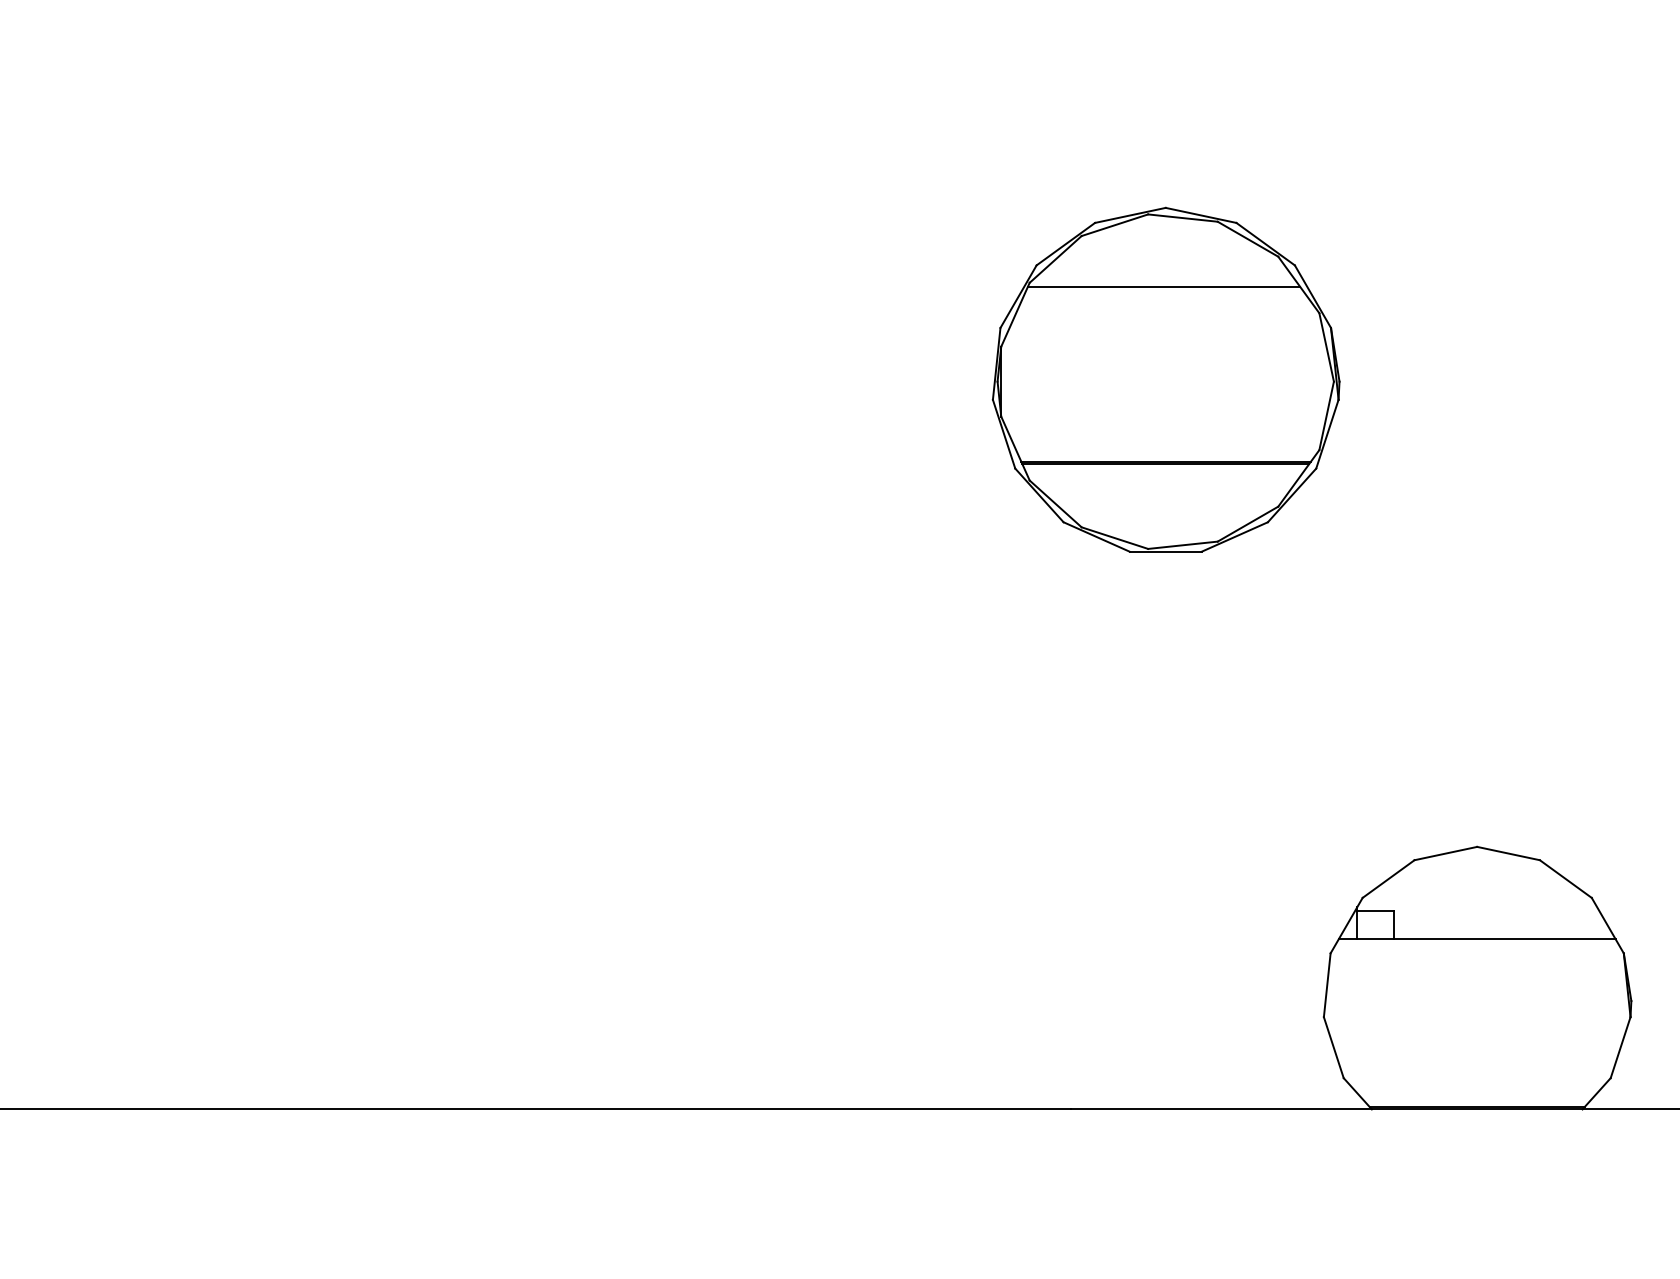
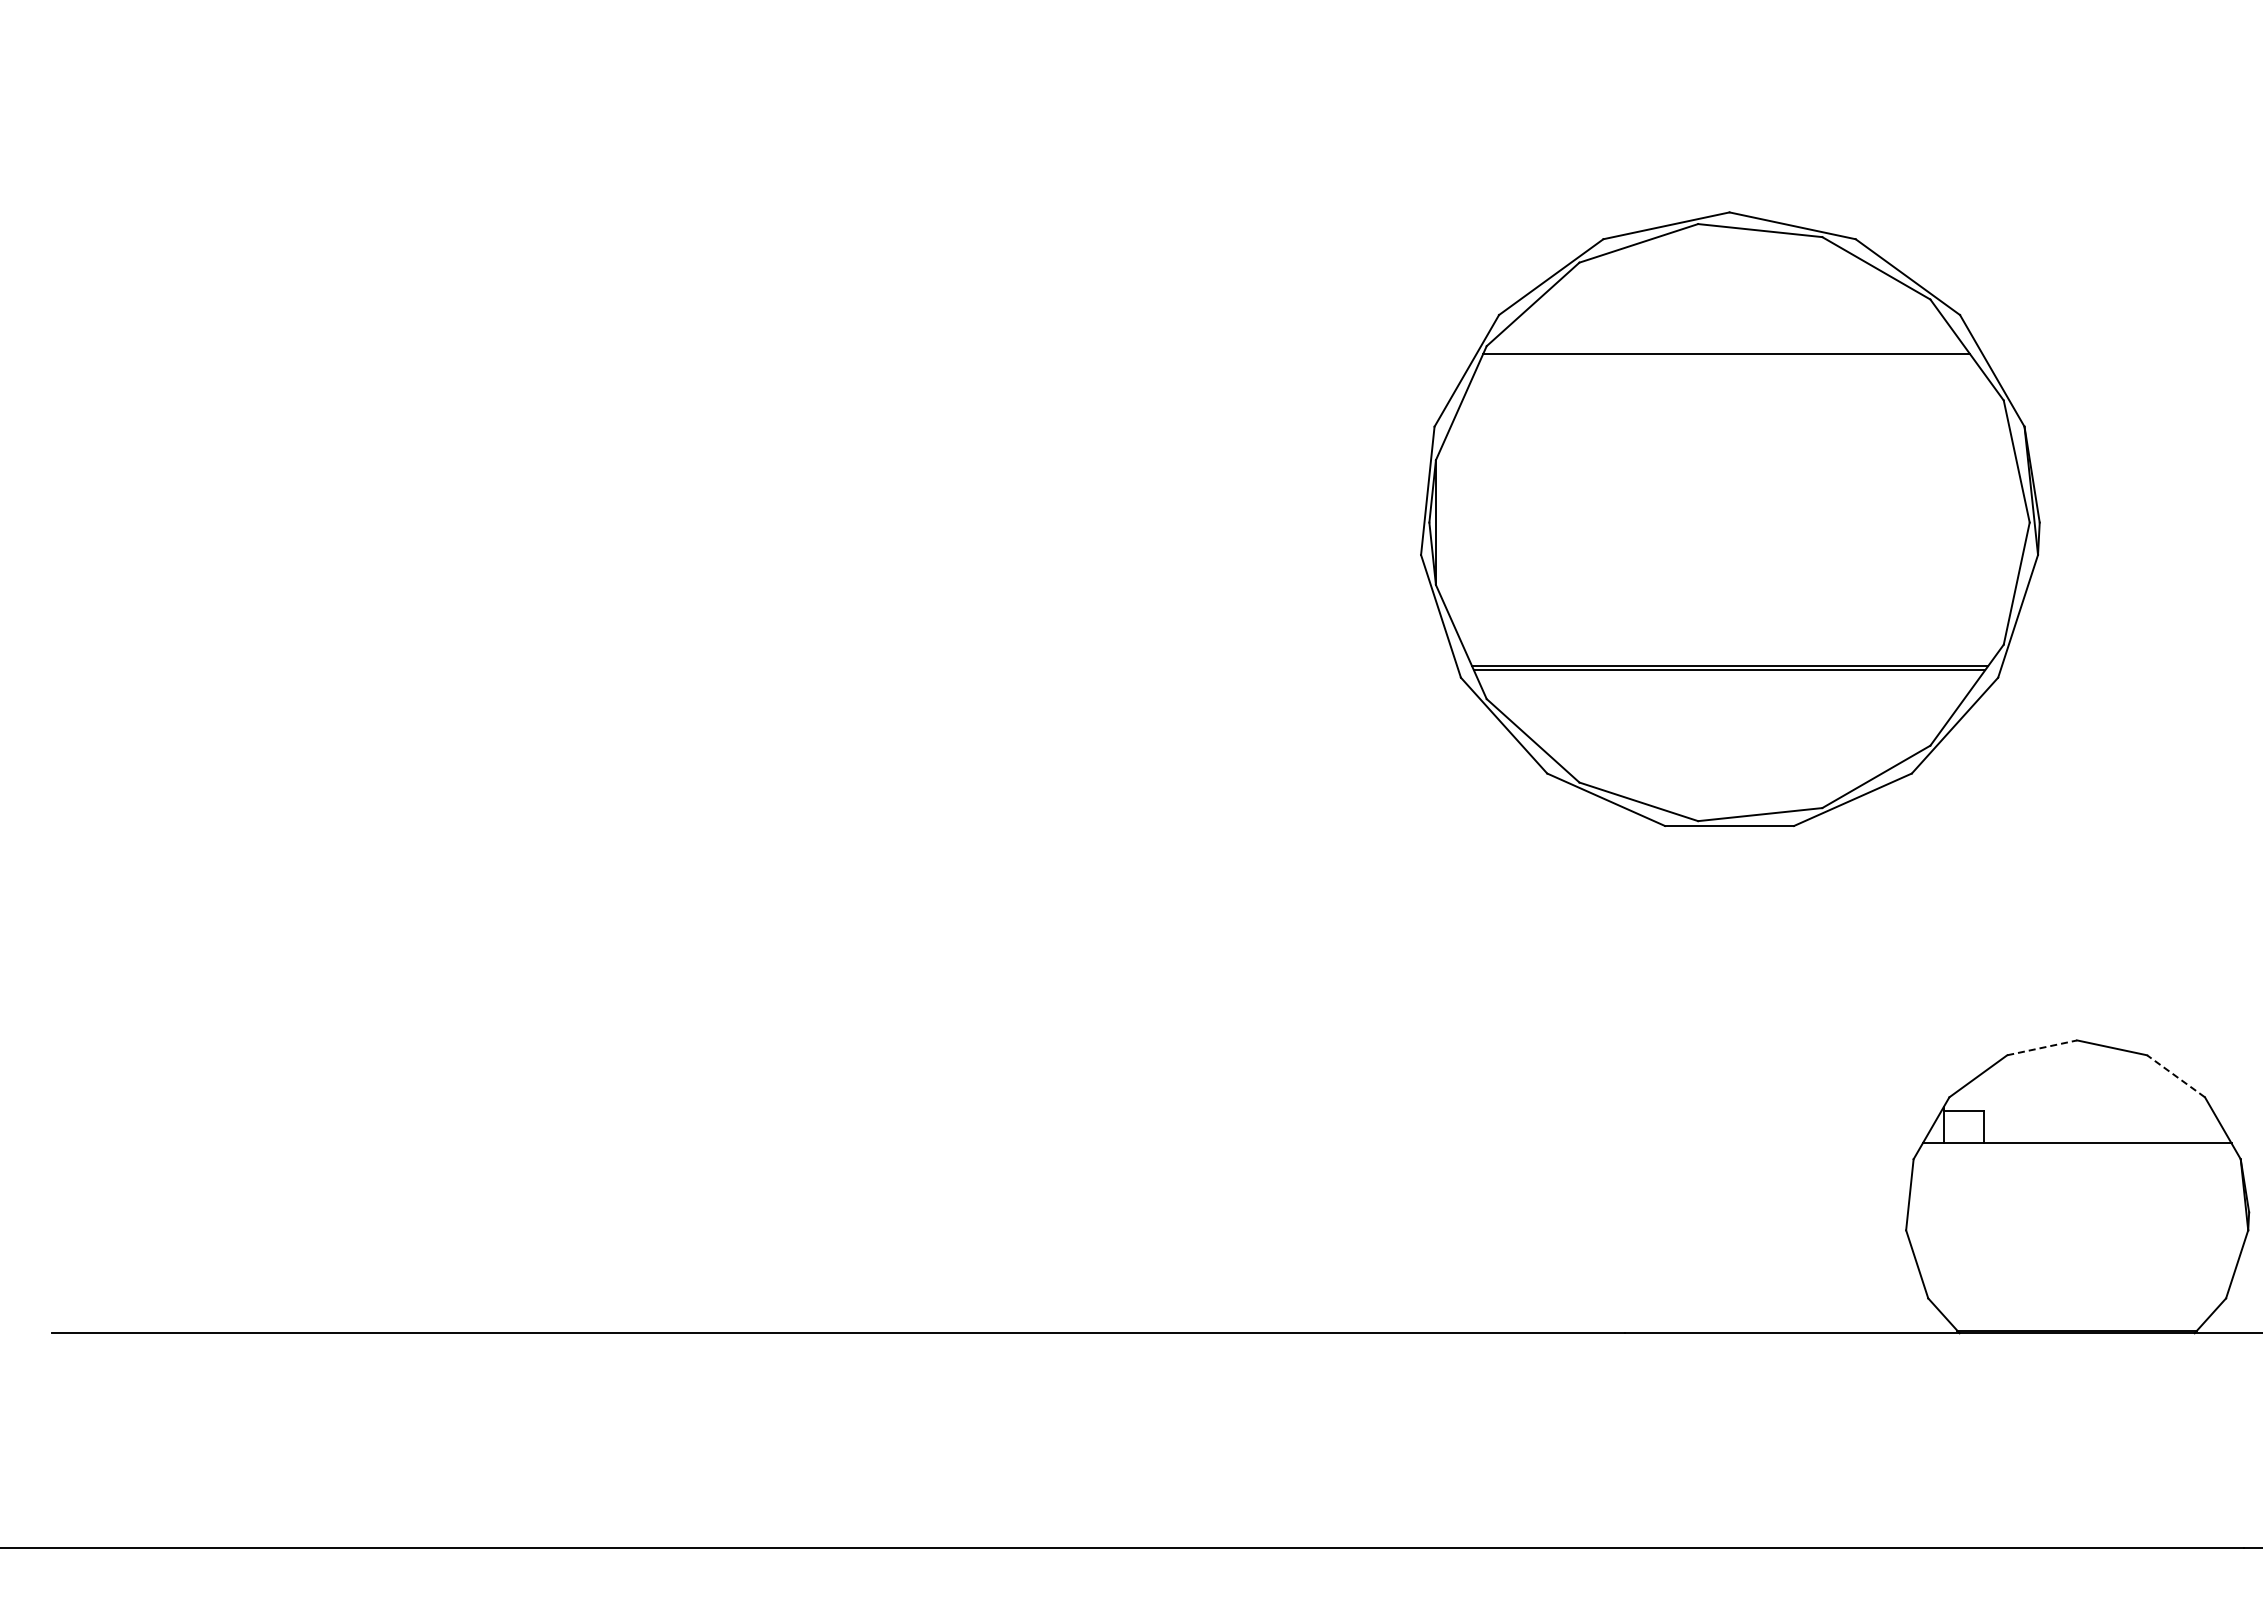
part: (1165, 379) -> (1729, 519), size x1.6
line: (1446, 853) -> (2042, 1047), solid -> dashed
line: (1566, 879) -> (2176, 1076), solid -> dashed

